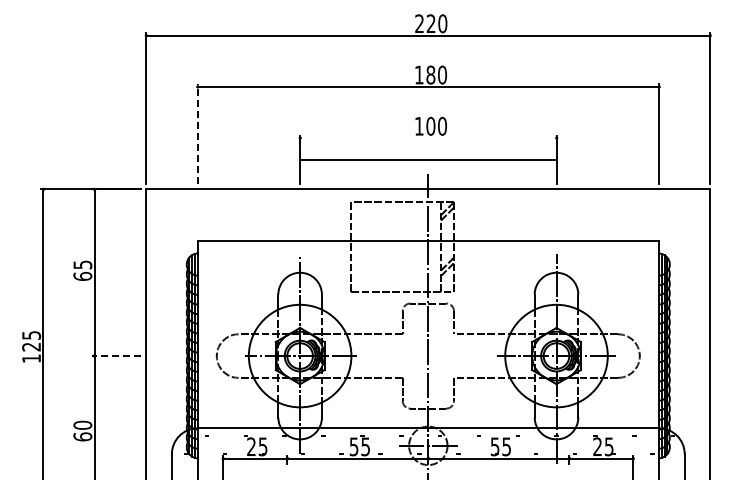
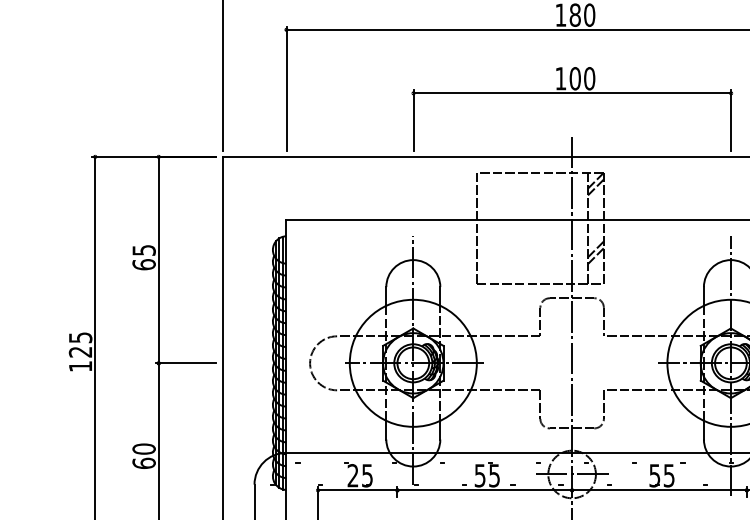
line: (197, 134) -> (286, 88), dashed -> solid
line: (428, 160) -> (572, 93), moved
line: (116, 356) -> (185, 363), dashed -> solid

